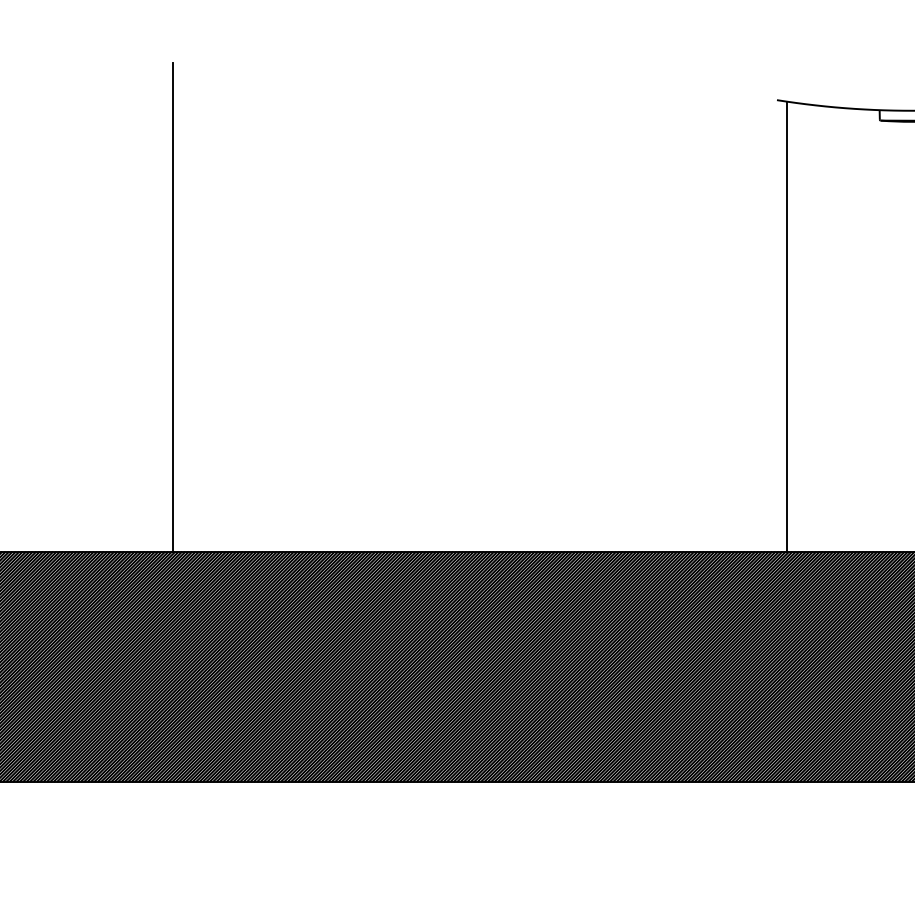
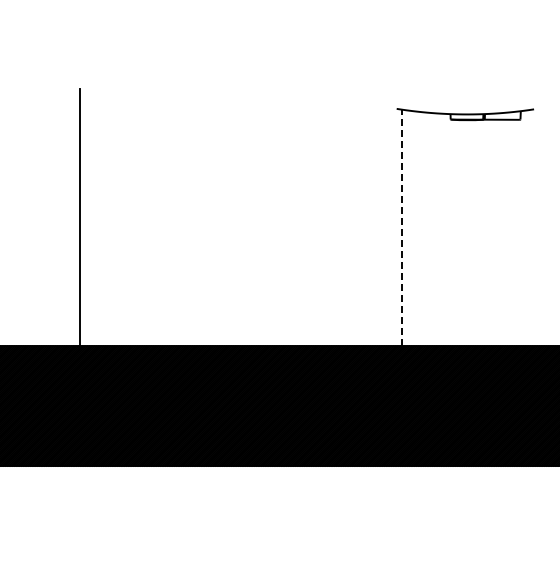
line: (786, 326) -> (401, 227), solid -> dashed

